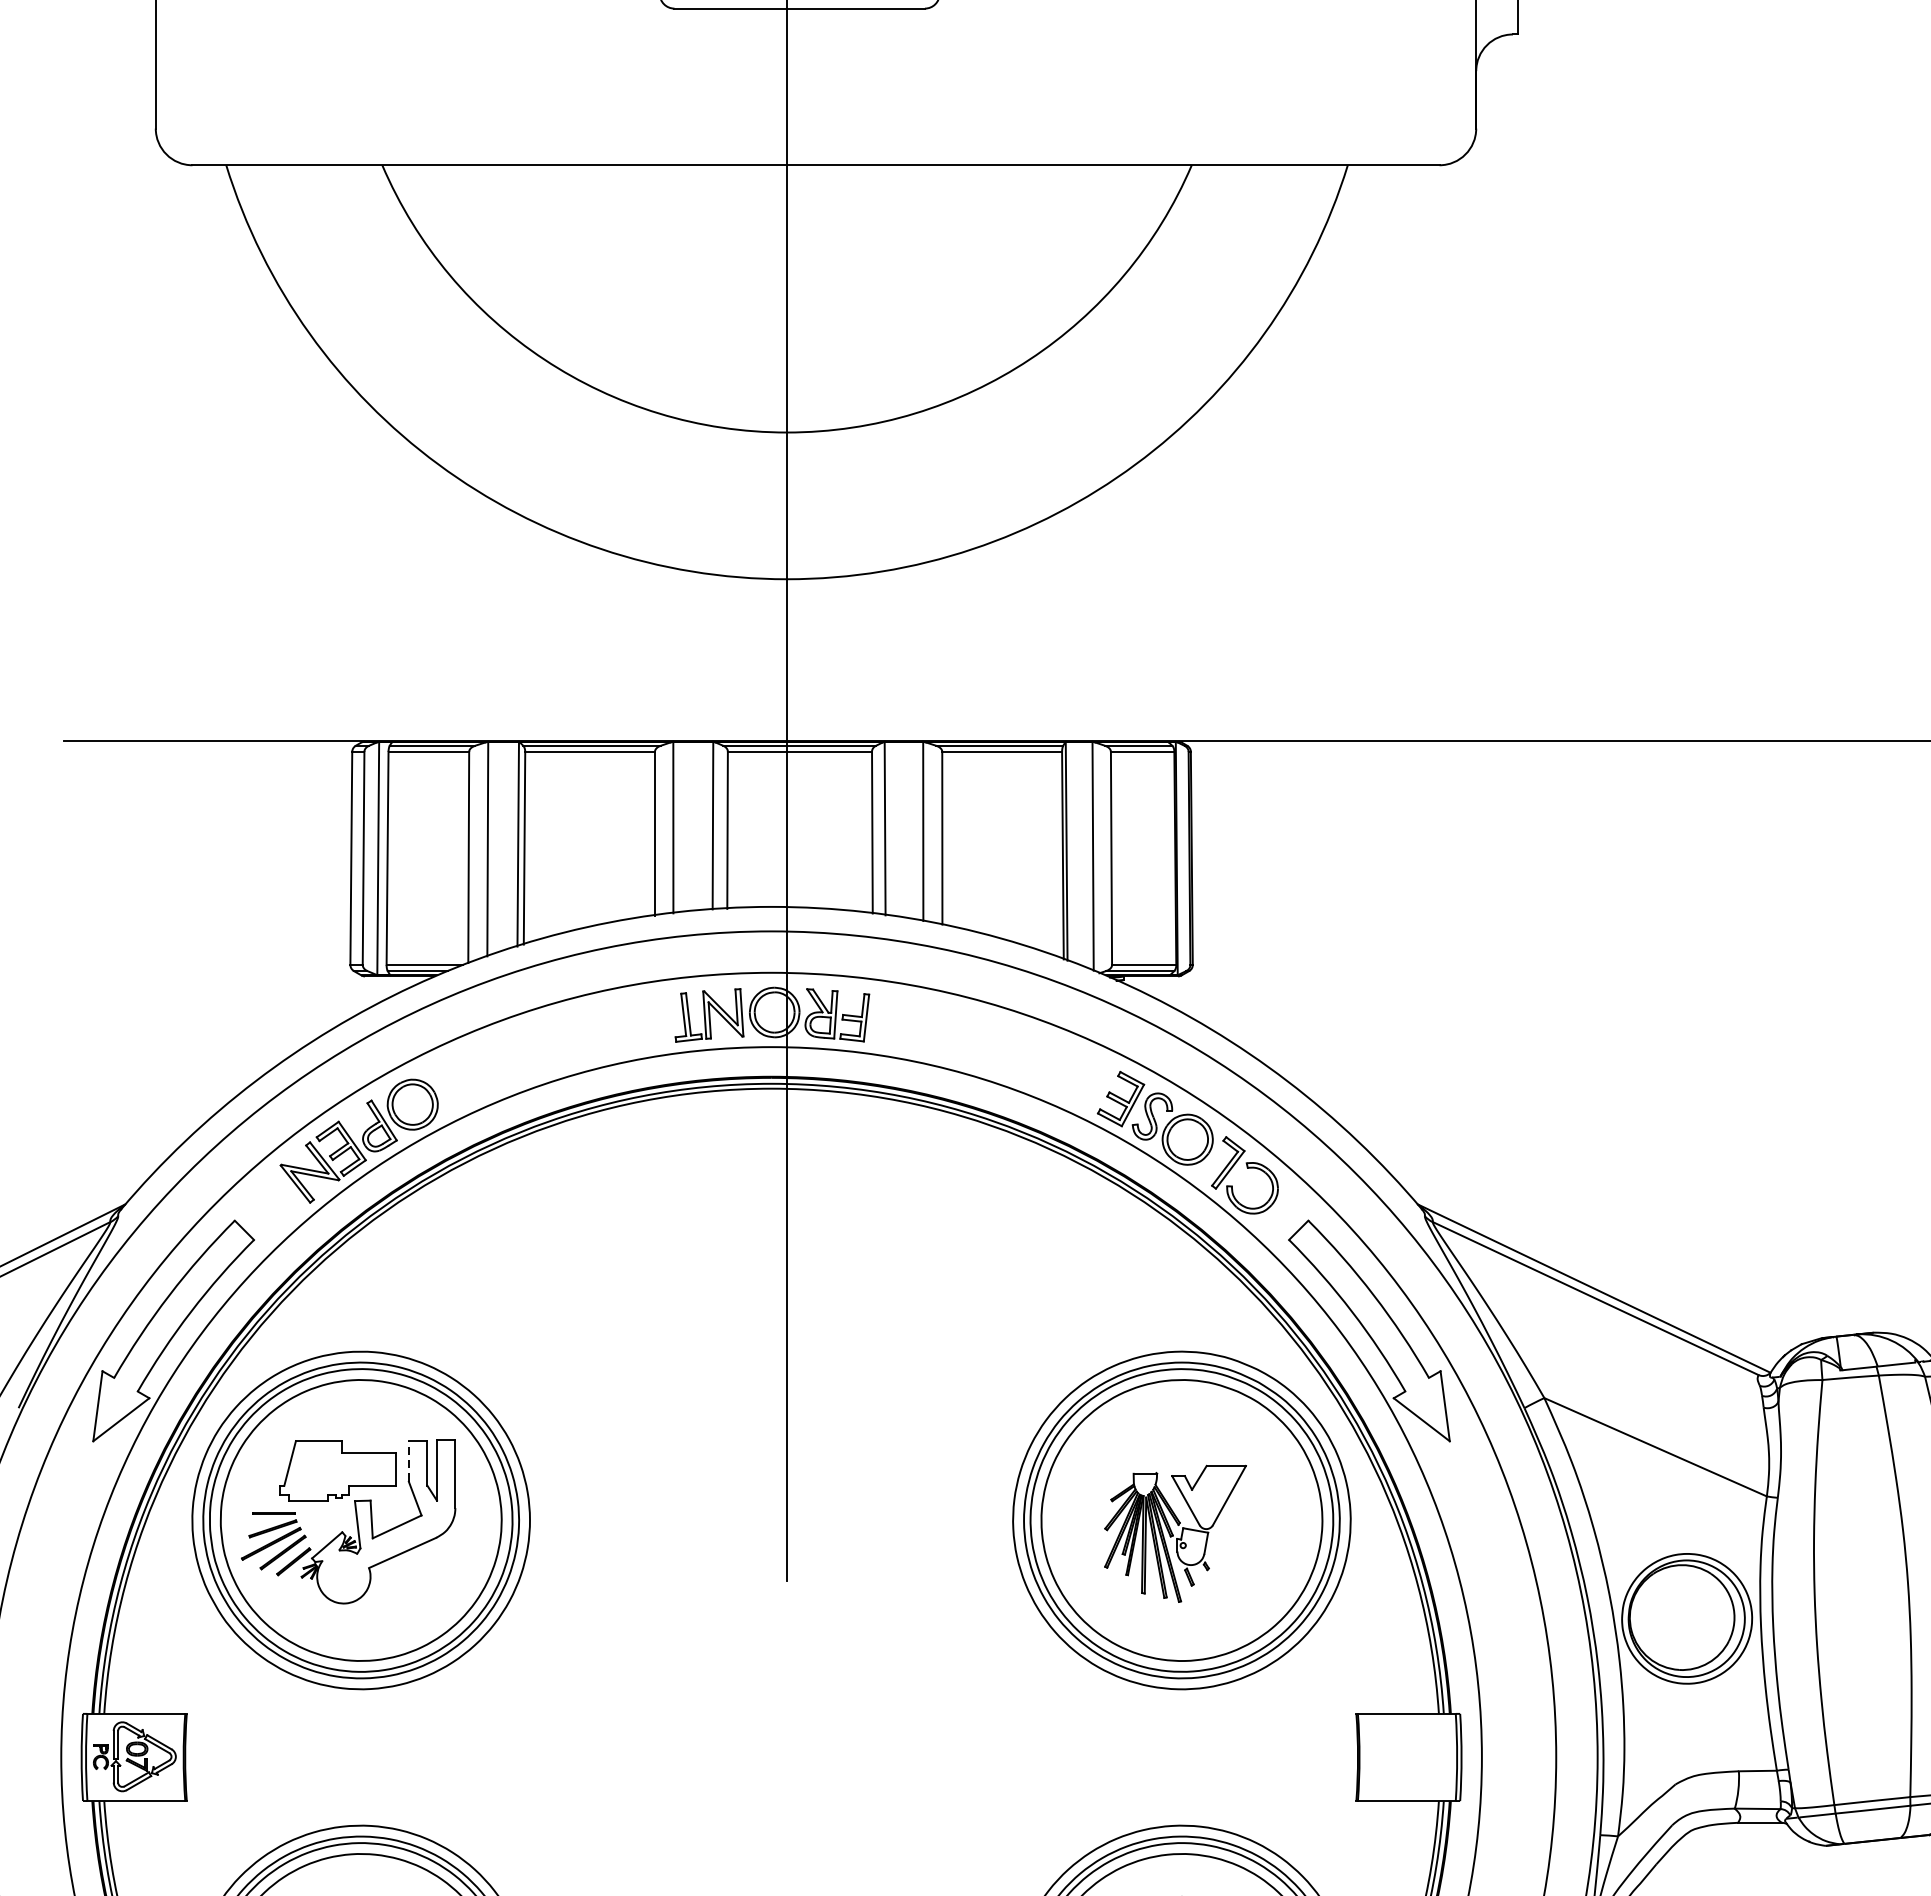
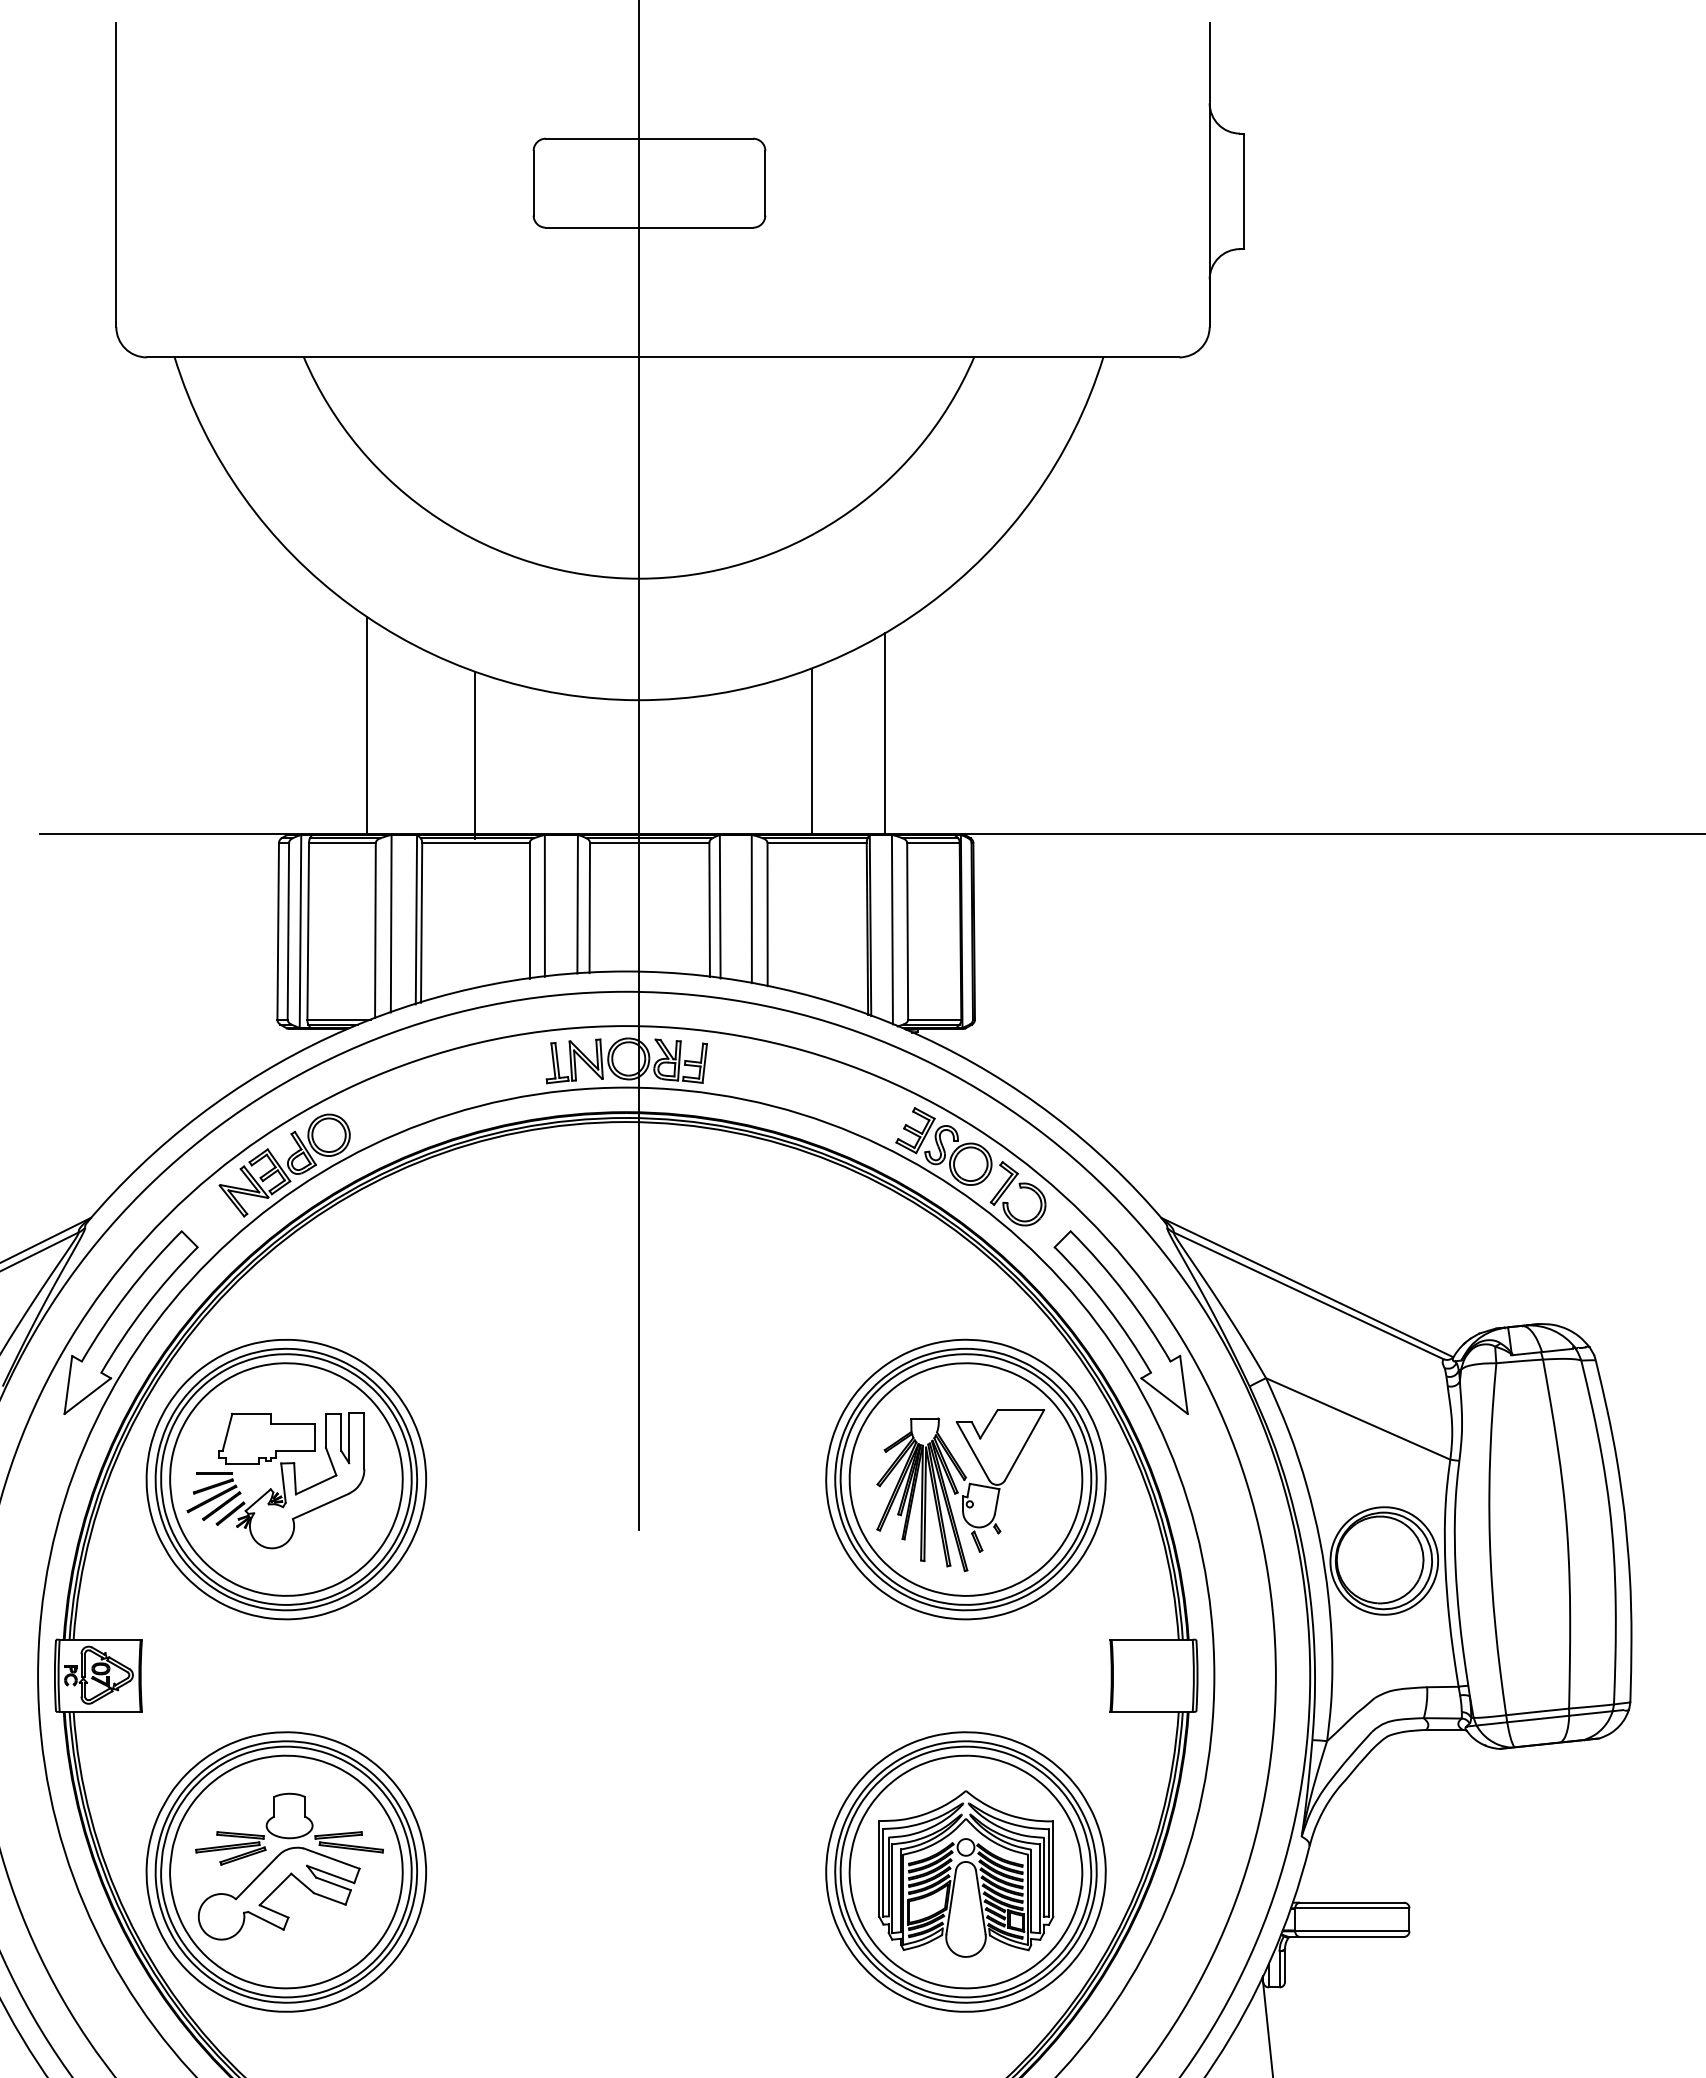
line: (457, 609) -> (366, 725), added
line: (1084, 619) -> (885, 733), added
line: (995, 641) -> (811, 751), added
line: (588, 644) -> (474, 754), added
line: (408, 1461) -> (325, 1430), dashed -> solid
part: (1175, 1533) -> (960, 1490), size x1.43

